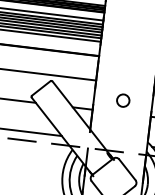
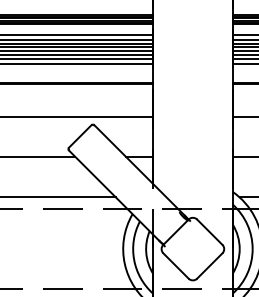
circle: (122, 100) -> (192, 139), removed

